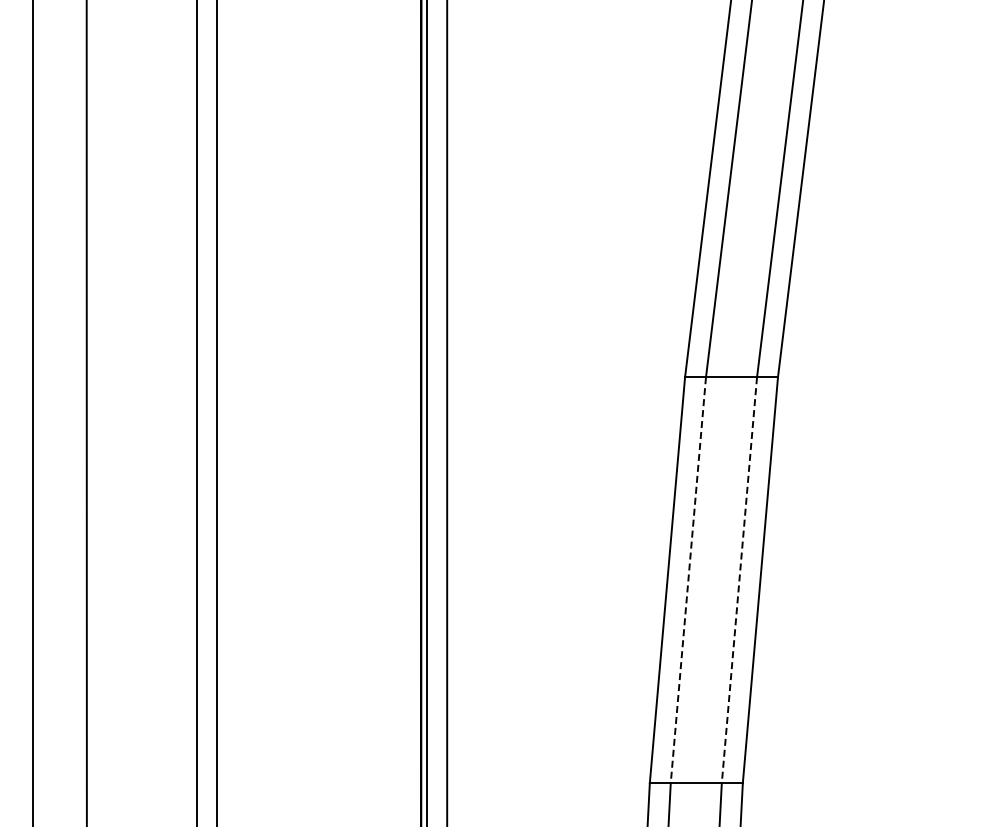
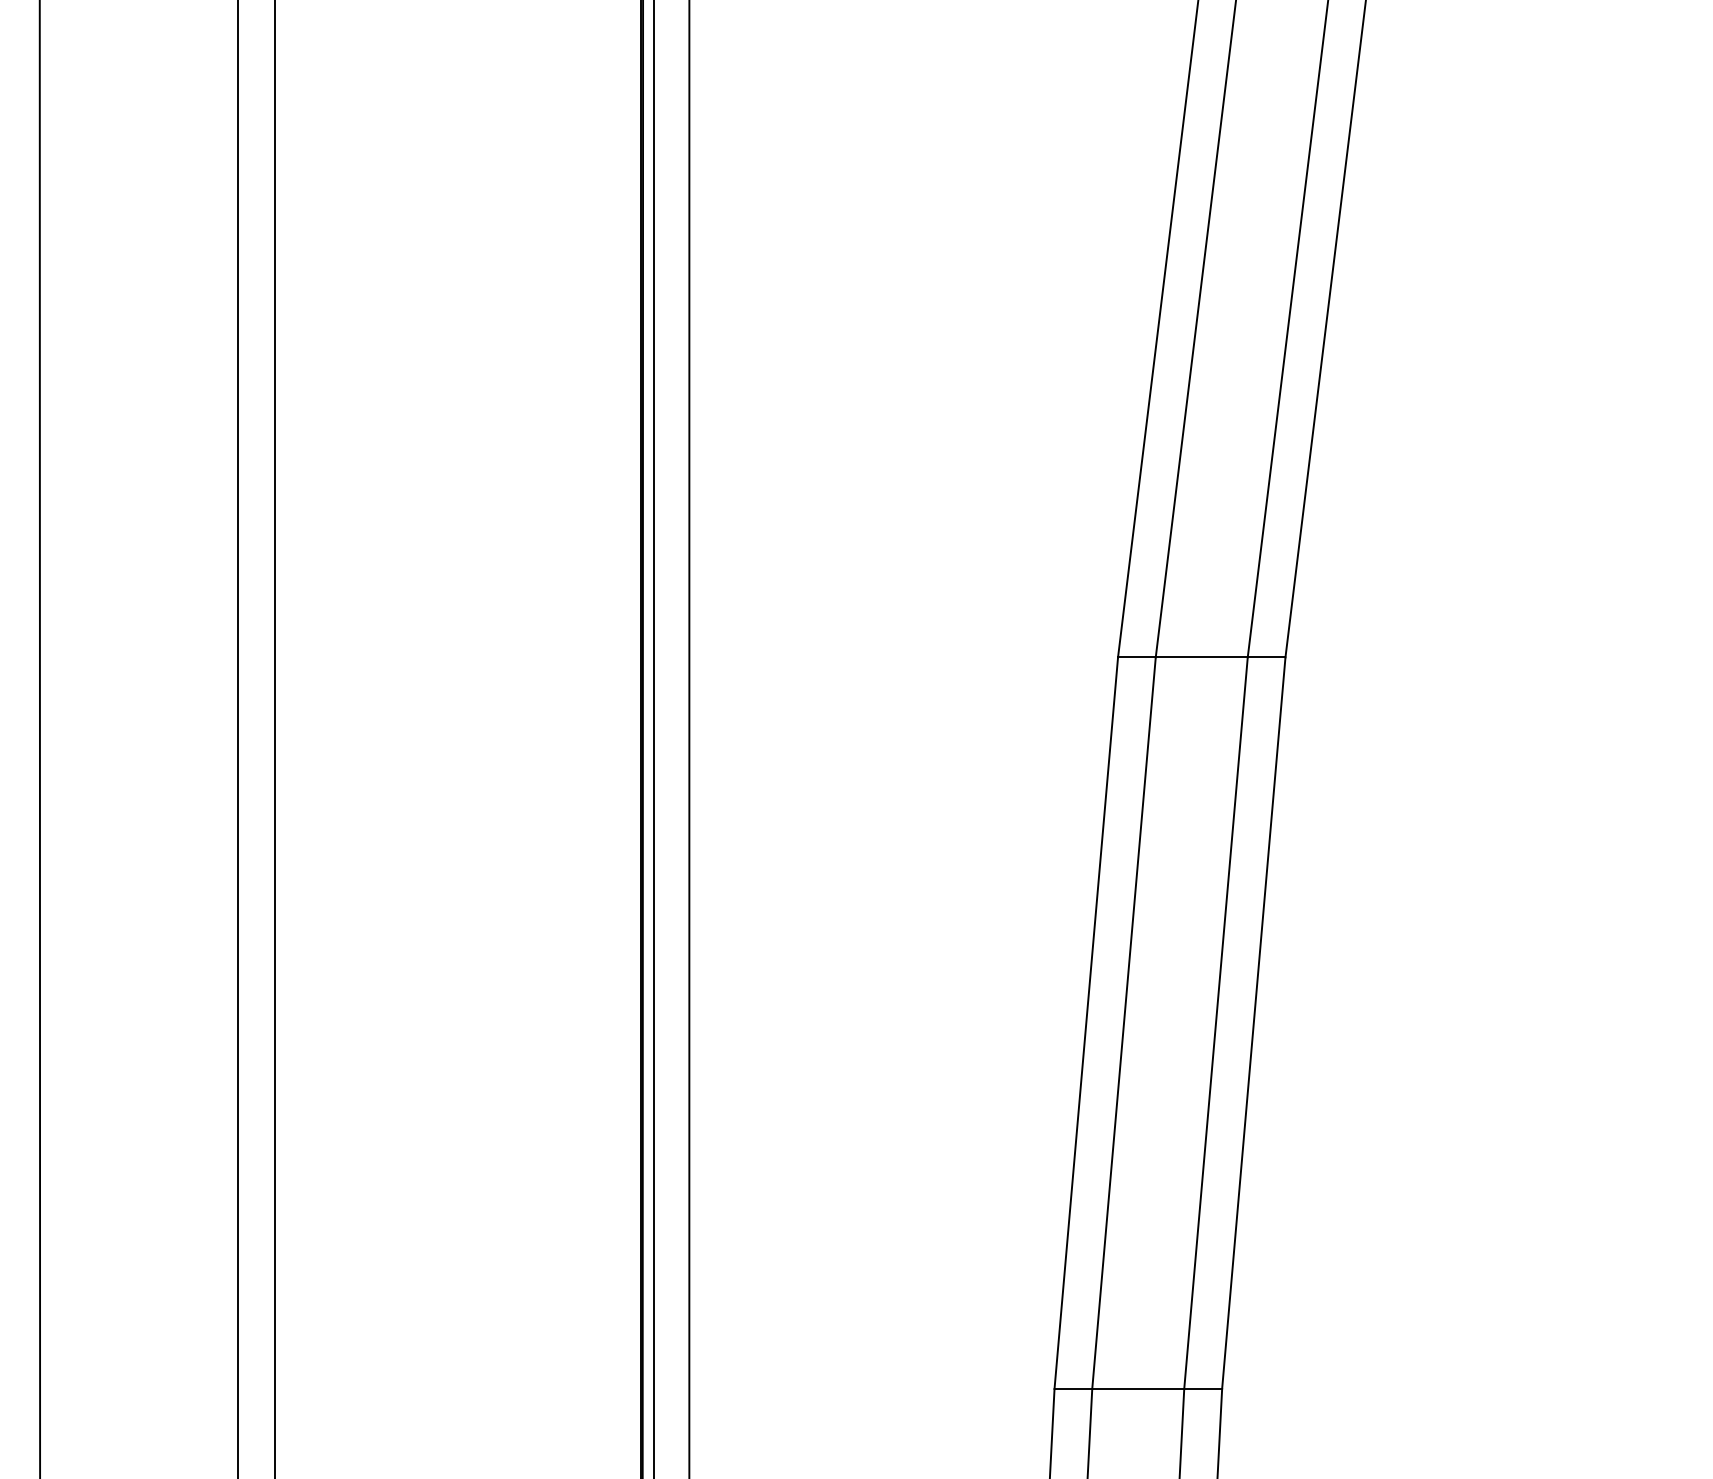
line: (688, 580) -> (1124, 1023), dashed -> solid
line: (739, 580) -> (1216, 1023), dashed -> solid

